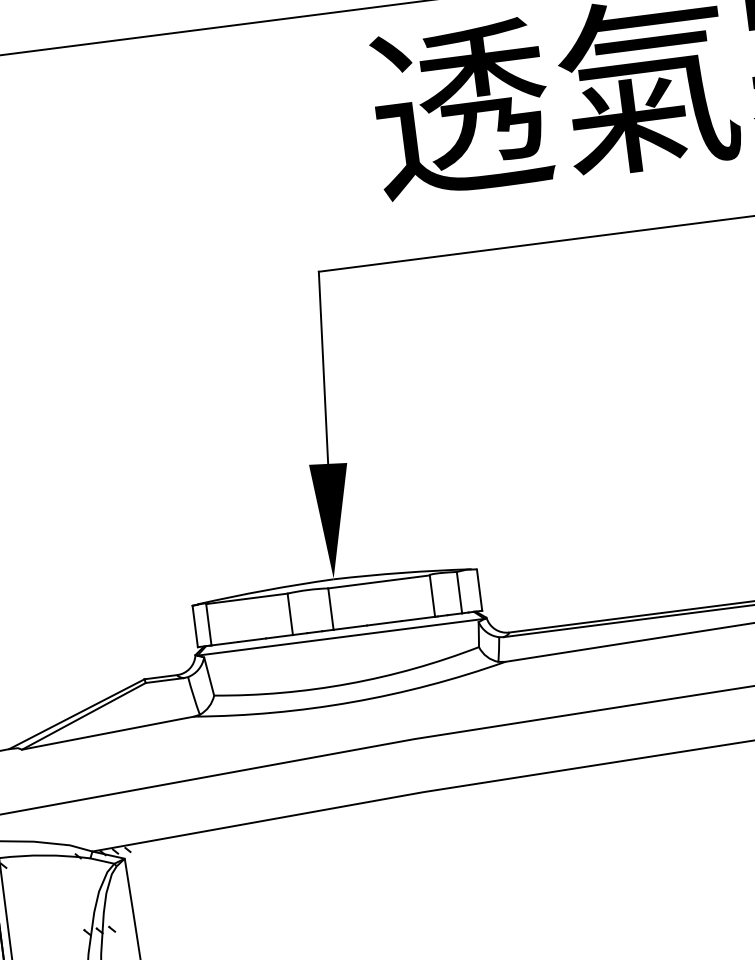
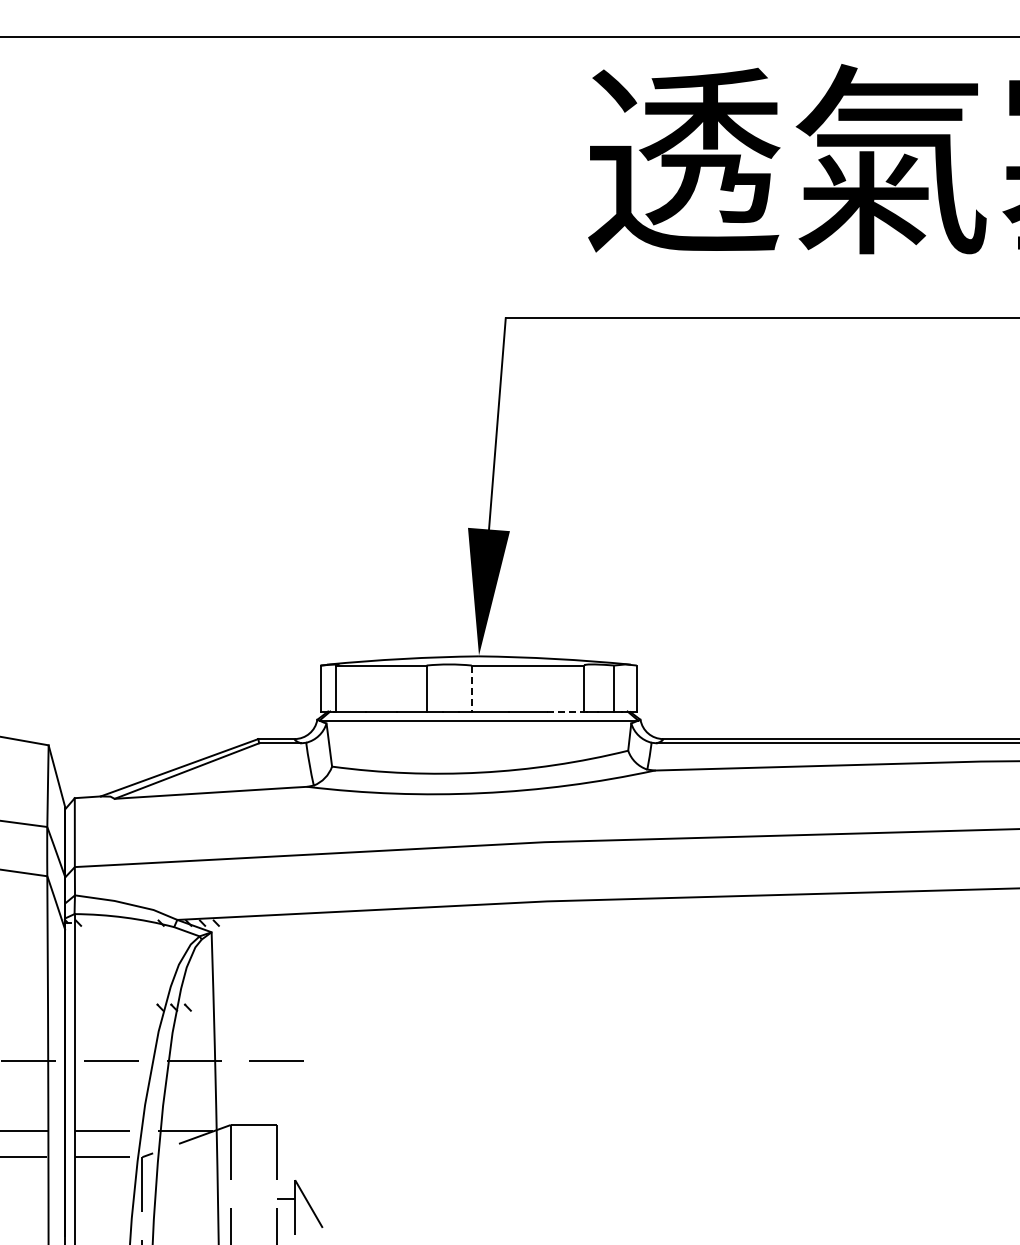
line: (330, 609) -> (471, 688), solid -> dashed
line: (418, 619) -> (565, 711), solid -> dashed

